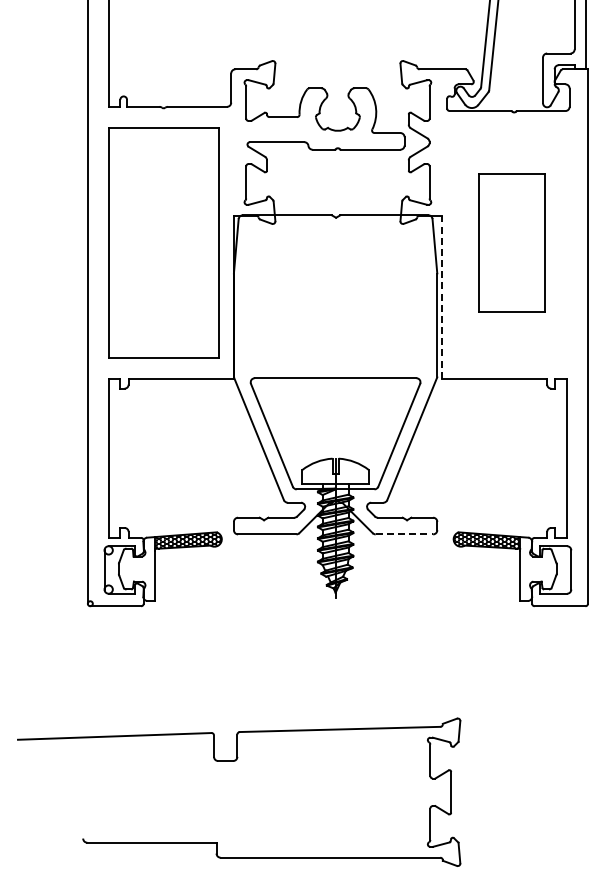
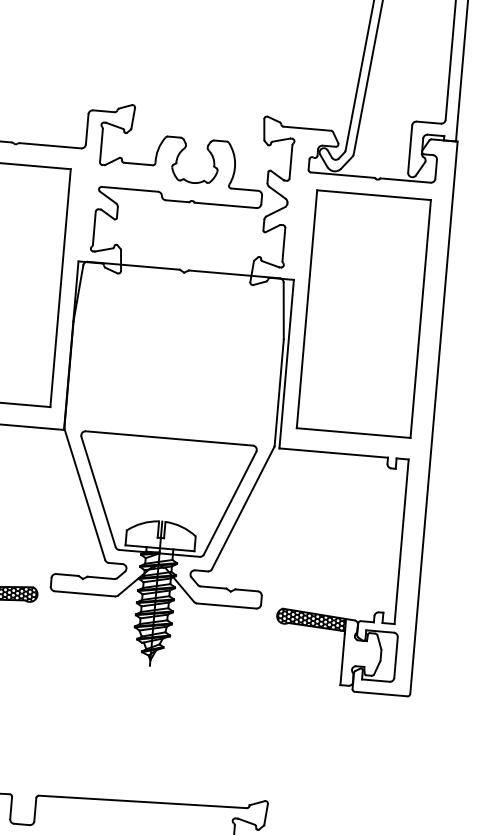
part: (511, 242) -> (363, 313), size x1.67
line: (442, 297) -> (287, 364), dashed -> solid
line: (404, 534) -> (226, 606), dashed -> solid

